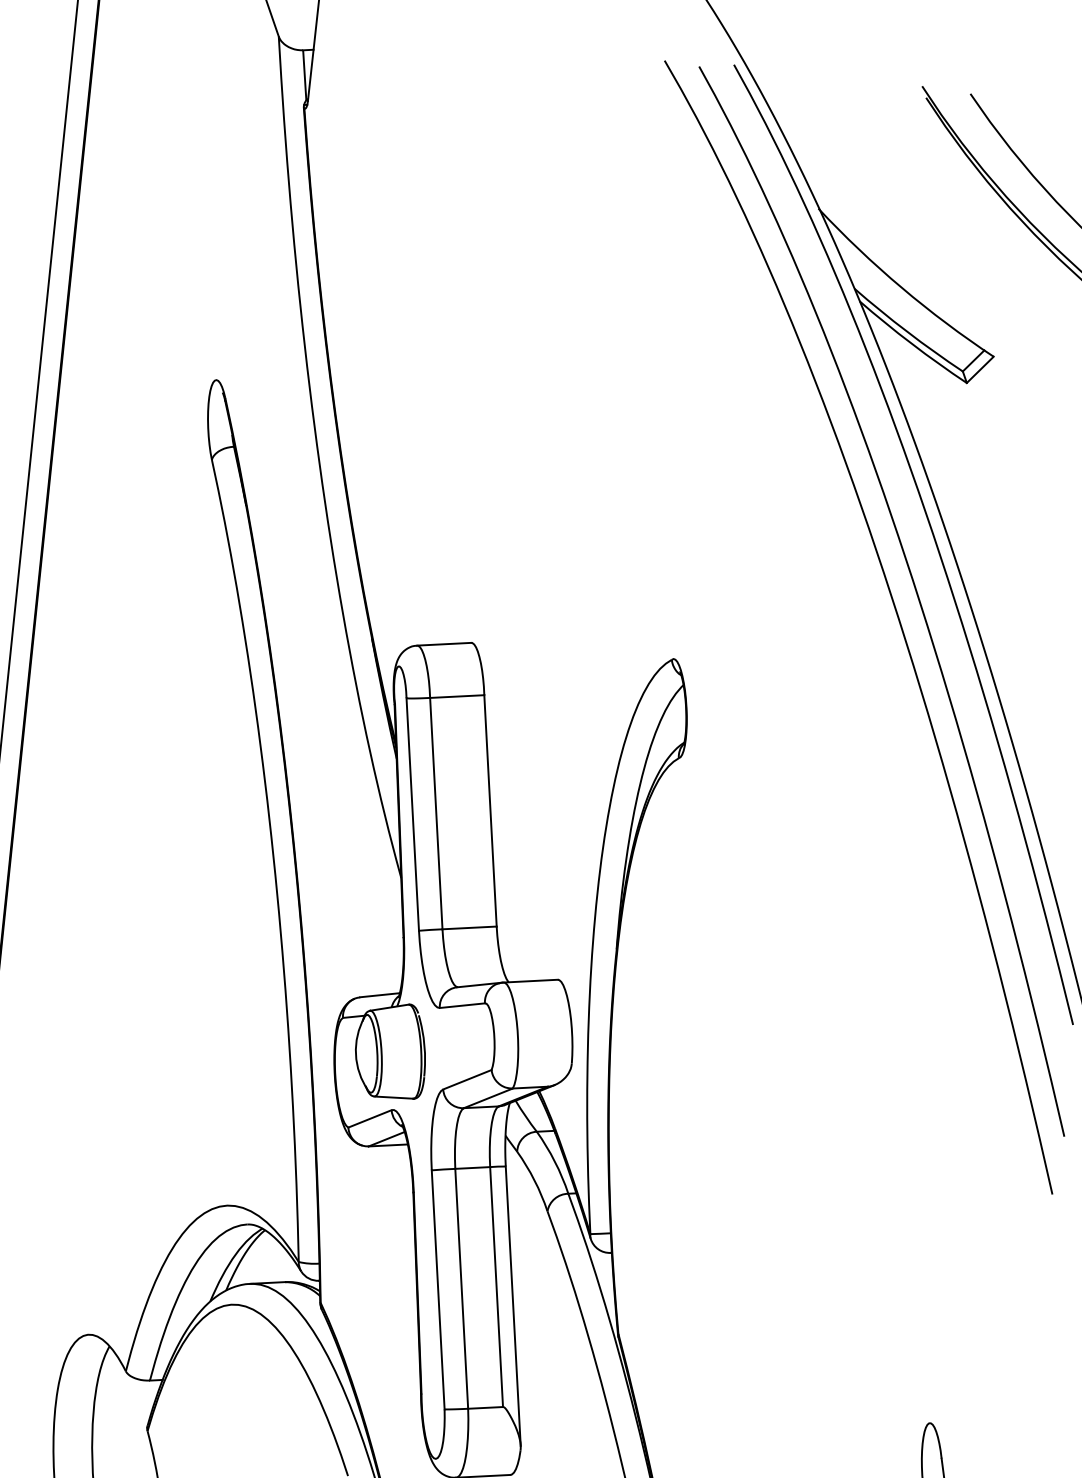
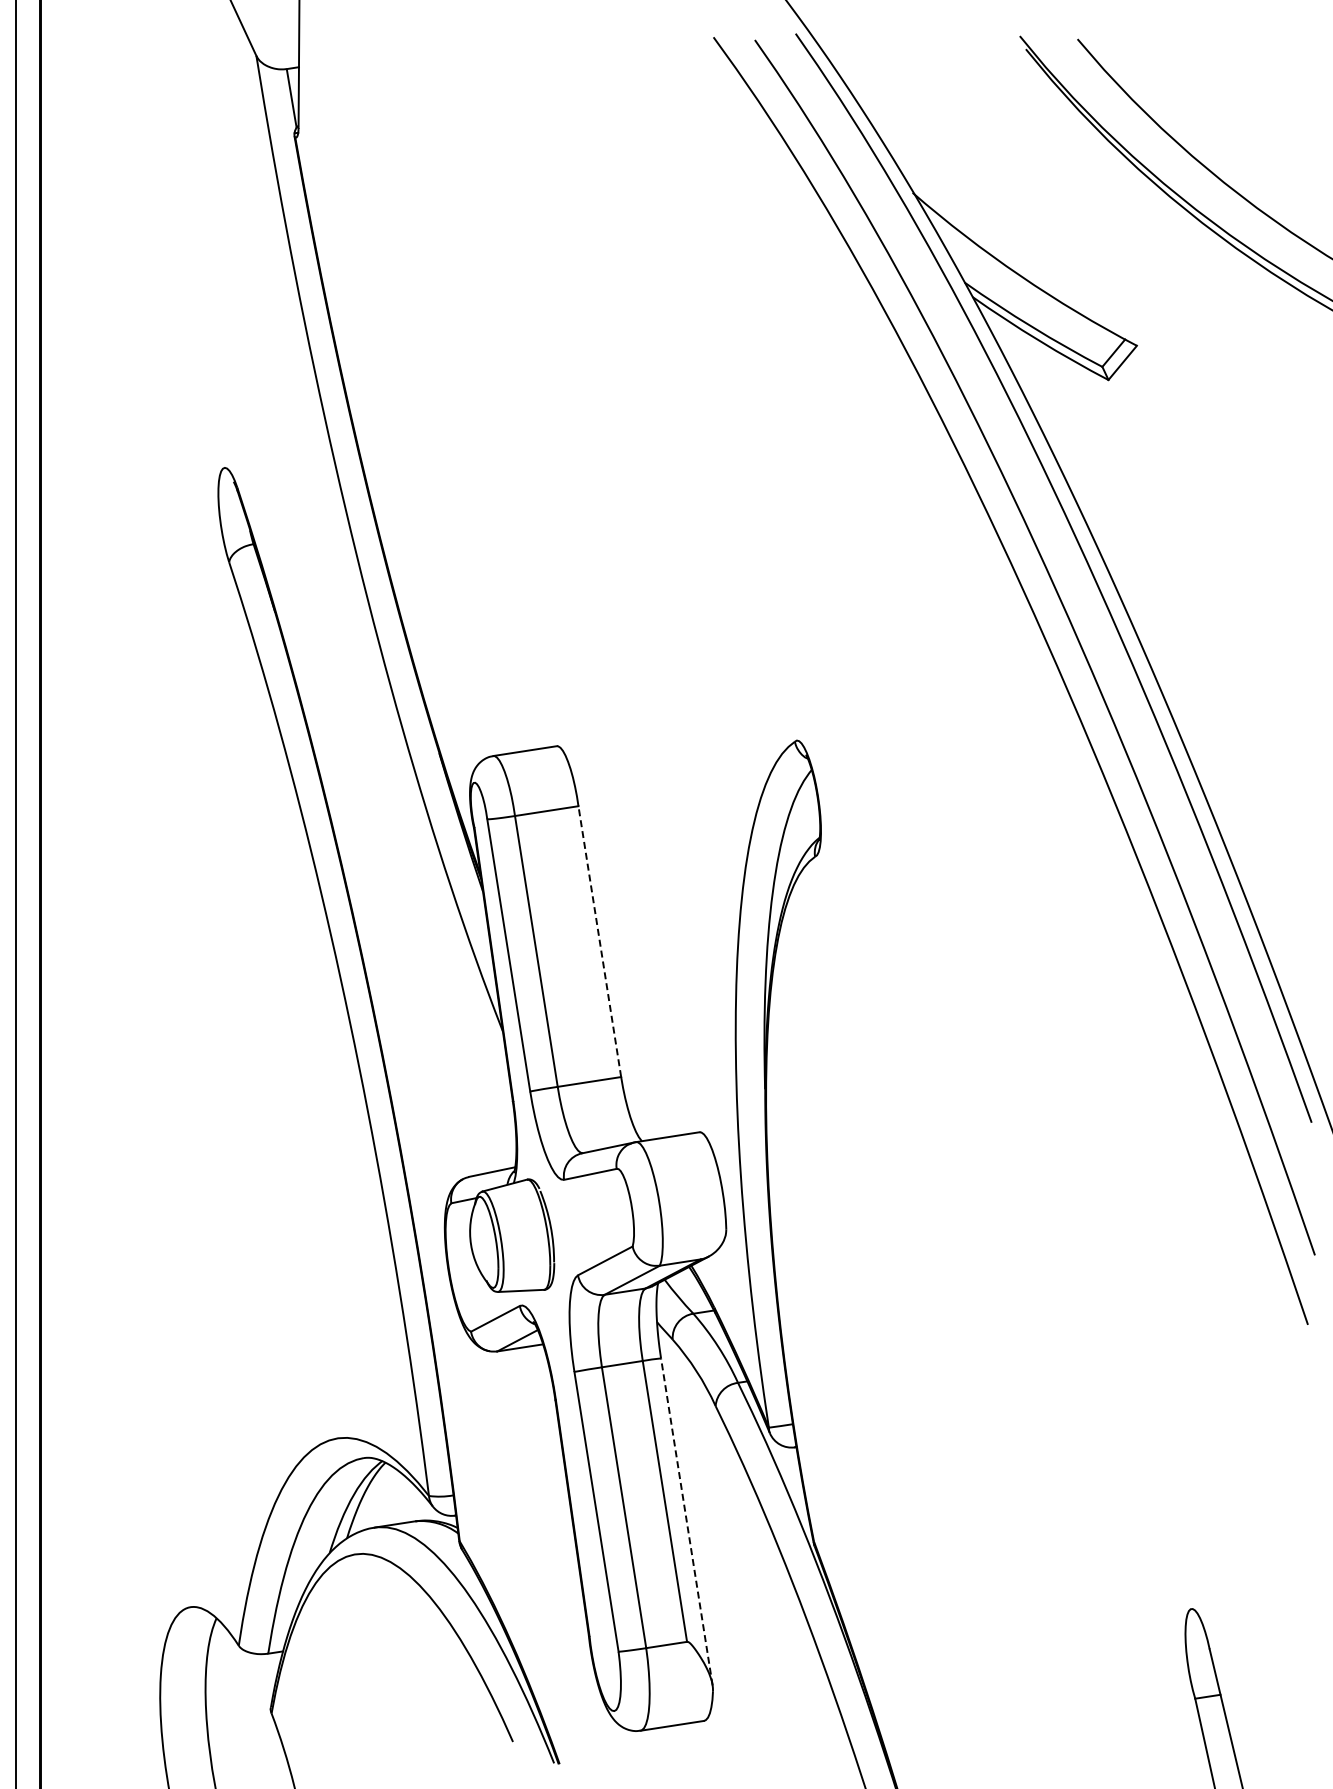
line: (490, 810) -> (599, 941), solid -> dashed
line: (512, 1305) -> (686, 1521), solid -> dashed

